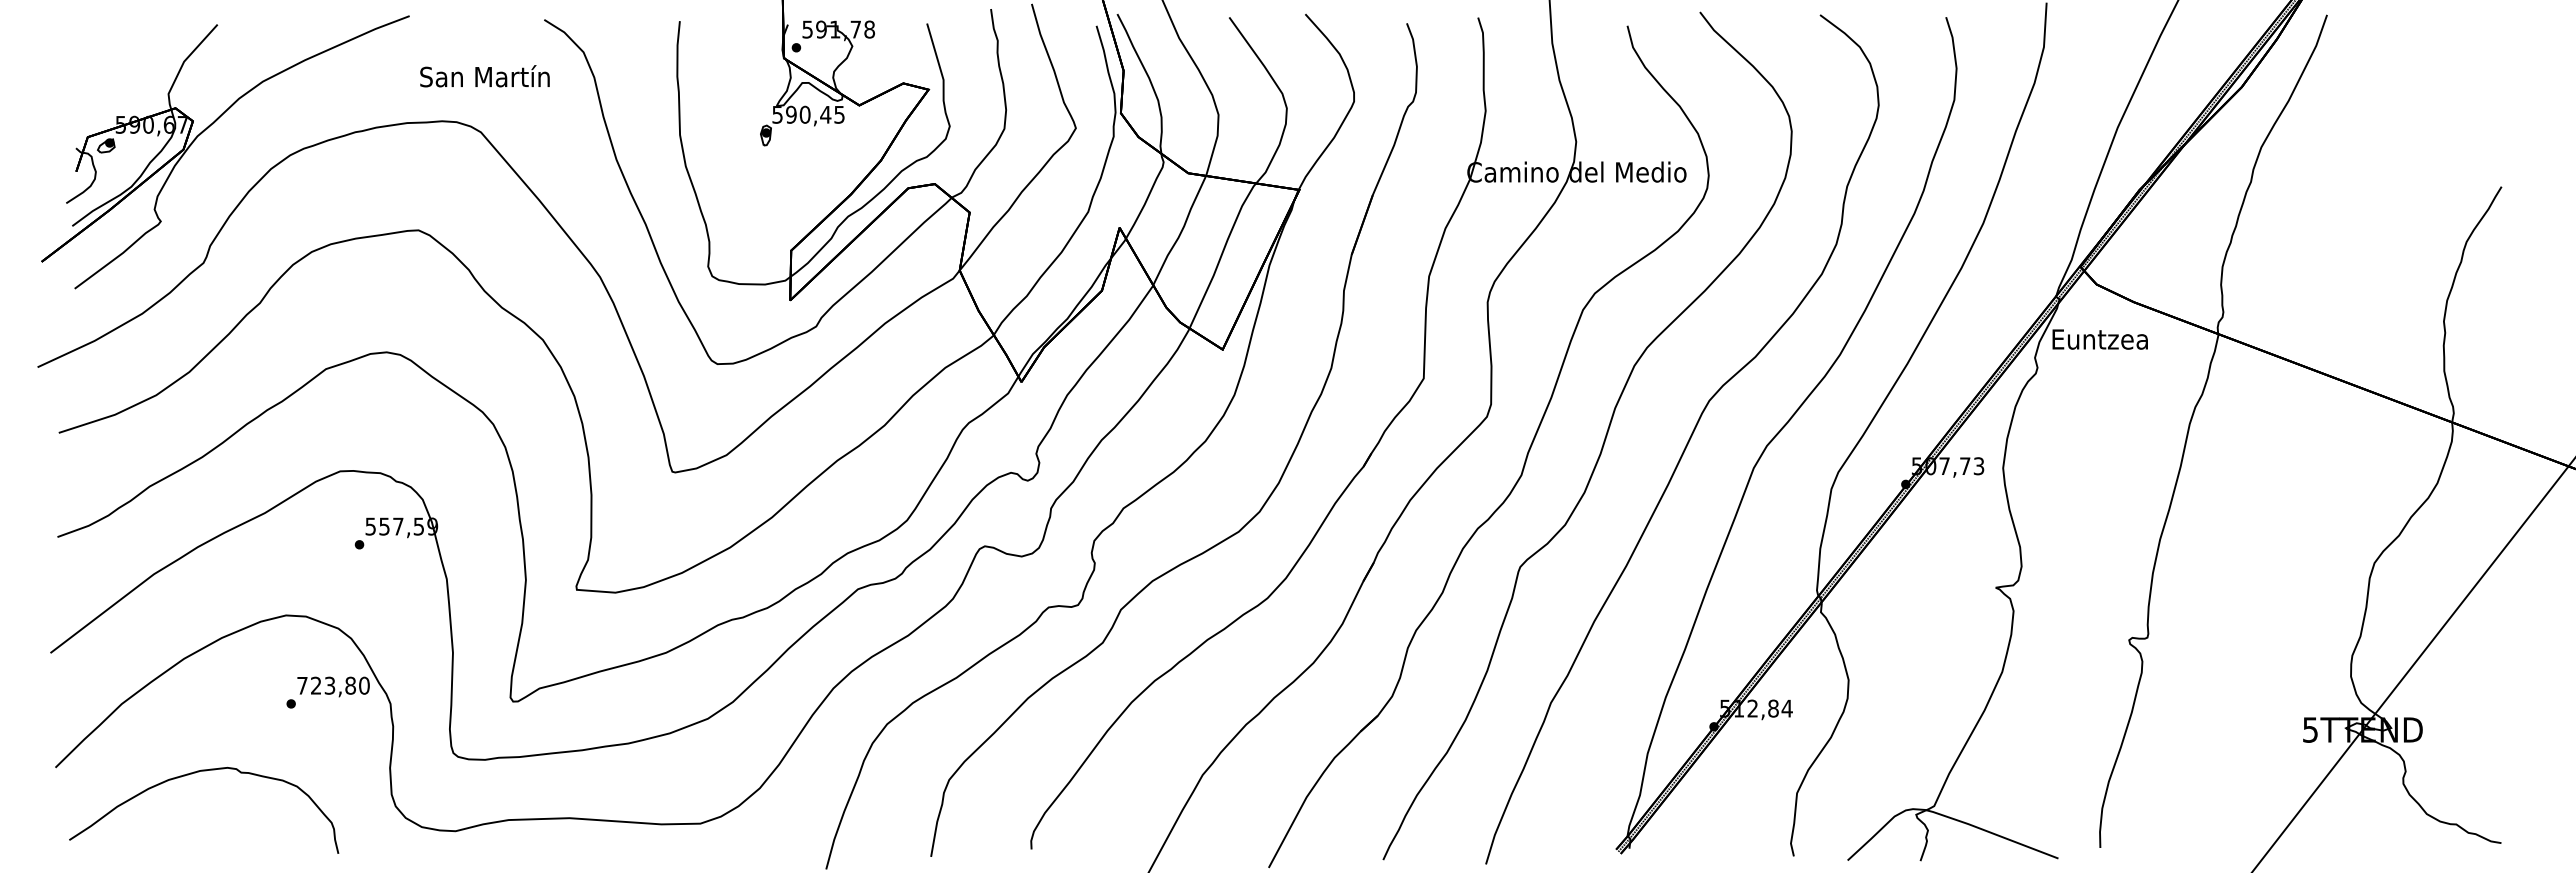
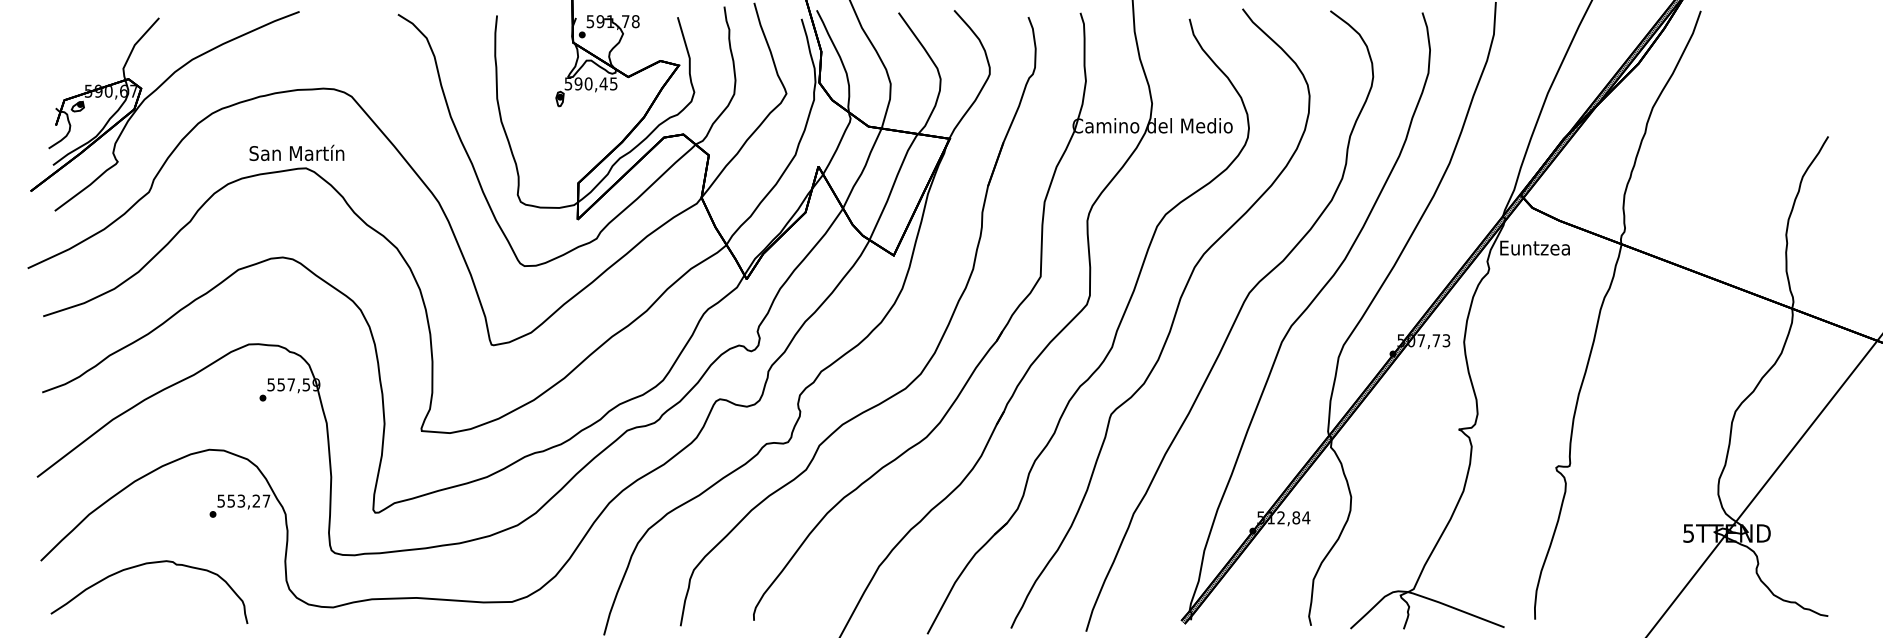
text: (484, 76) -> (296, 153), moved
text: (333, 685) -> (243, 500), 723,80 -> 553,27

